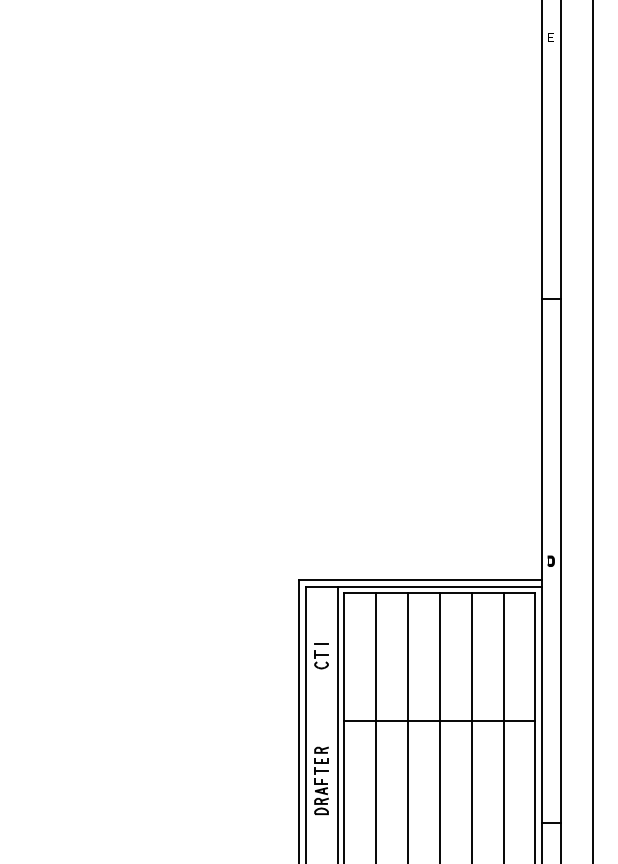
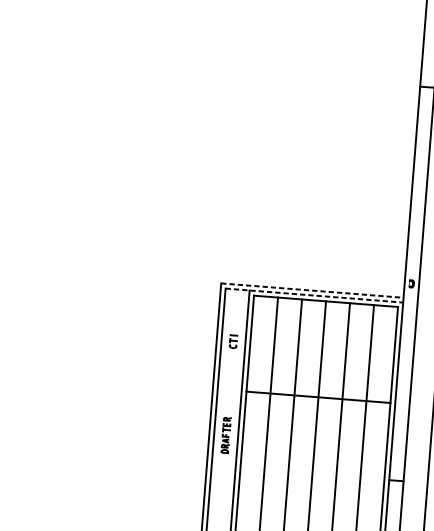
line: (421, 580) -> (313, 290), solid -> dashed
line: (424, 586) -> (315, 295), solid -> dashed
part: (321, 656) -> (233, 341), size x0.7
part: (321, 780) -> (226, 435), size x0.7

